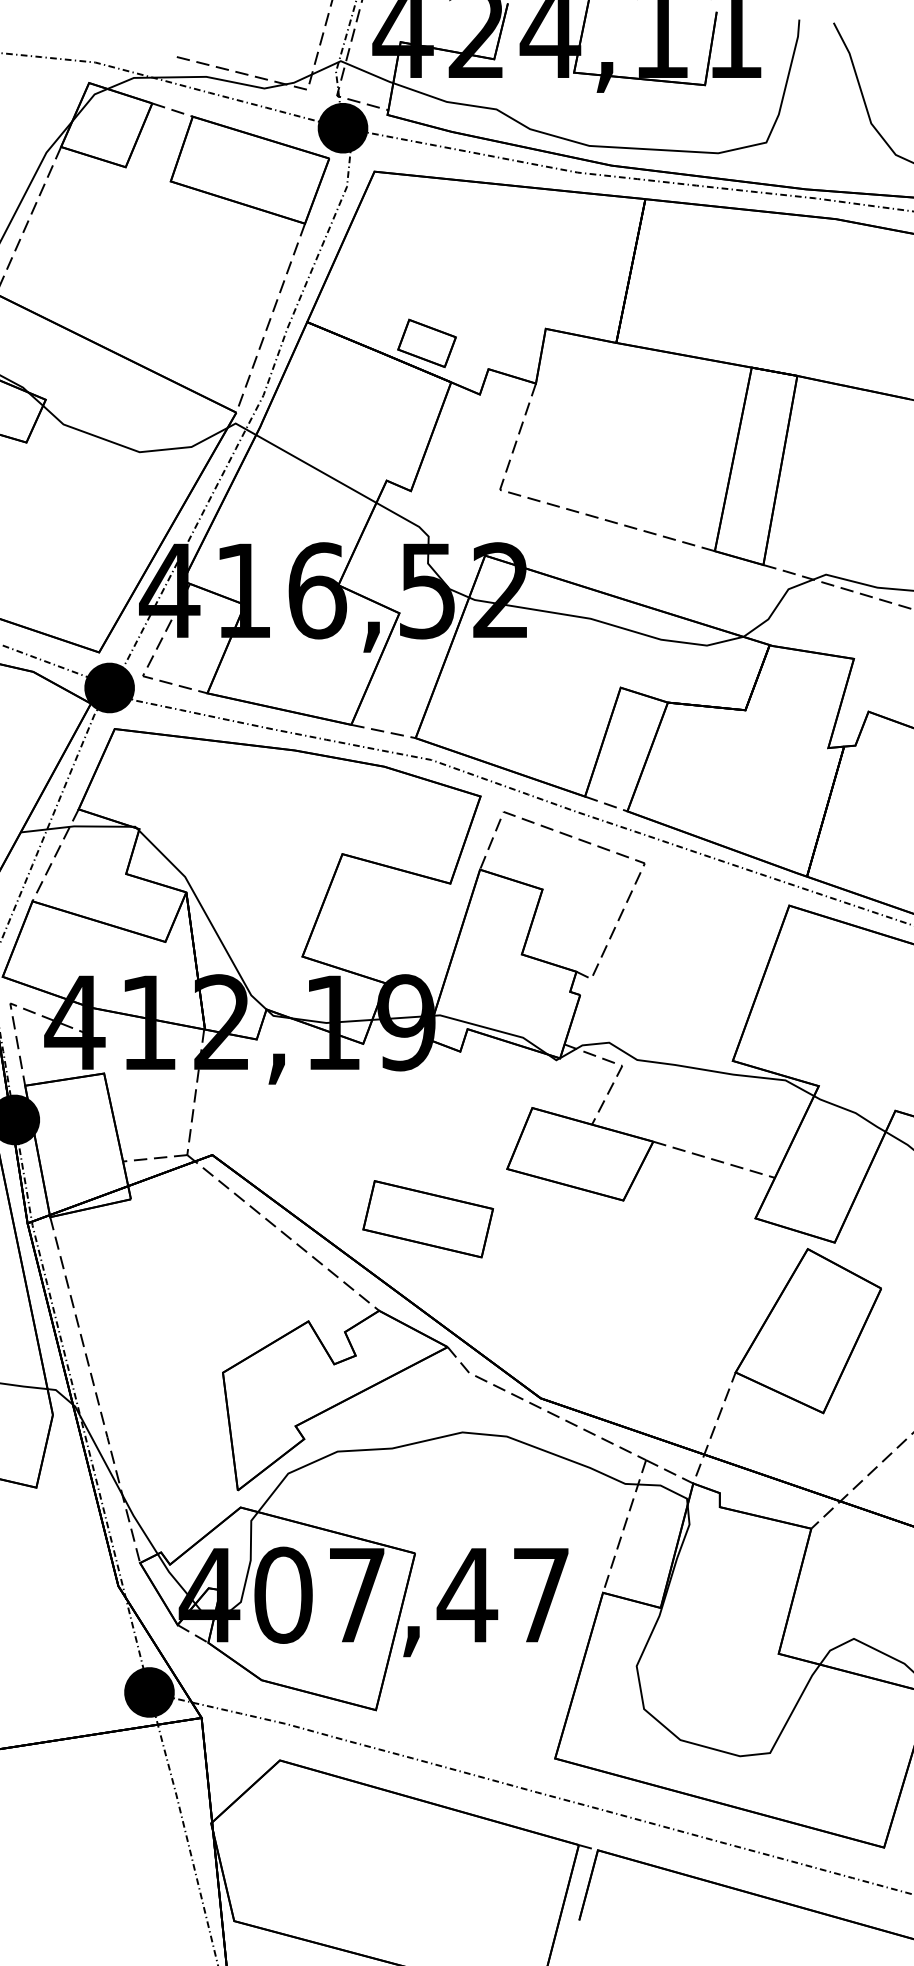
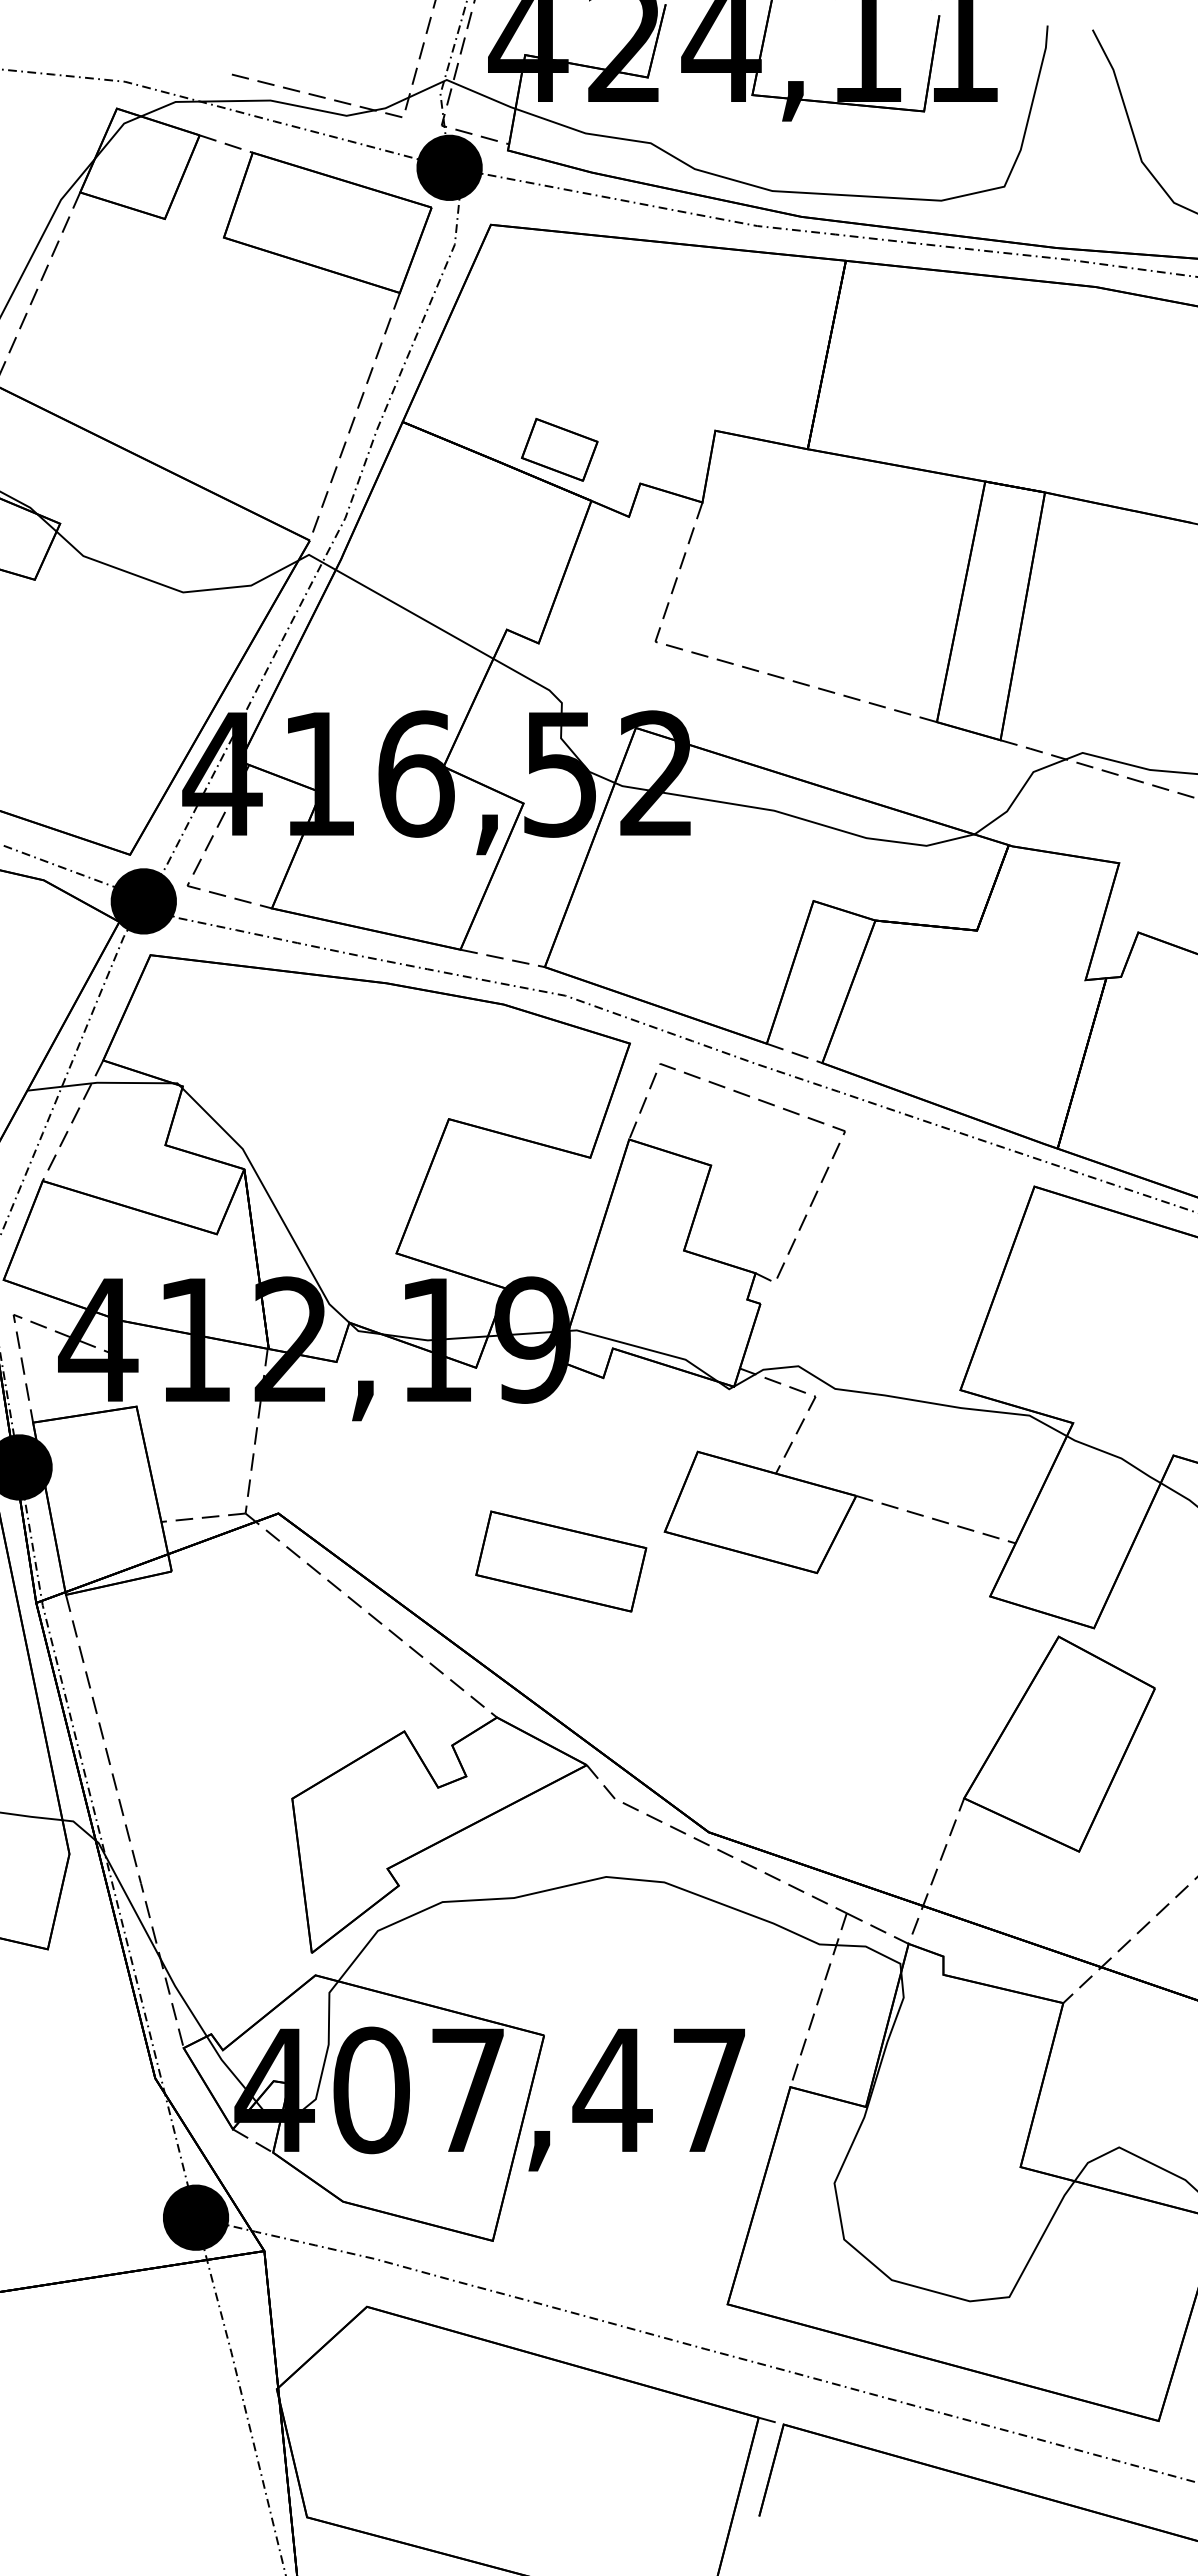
part: (428, 1219) -> (561, 1561), moved

